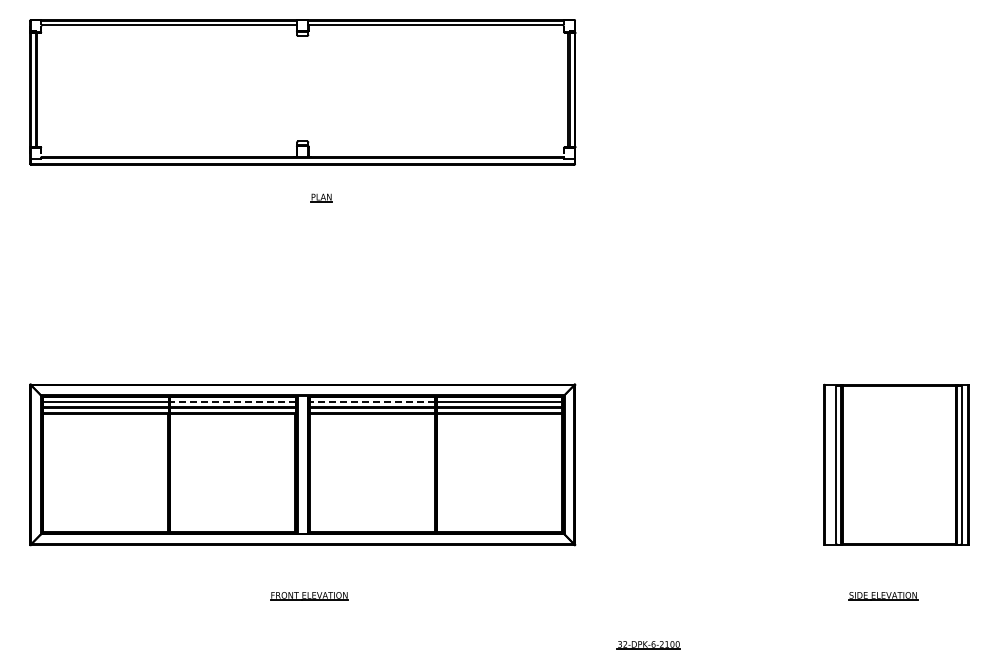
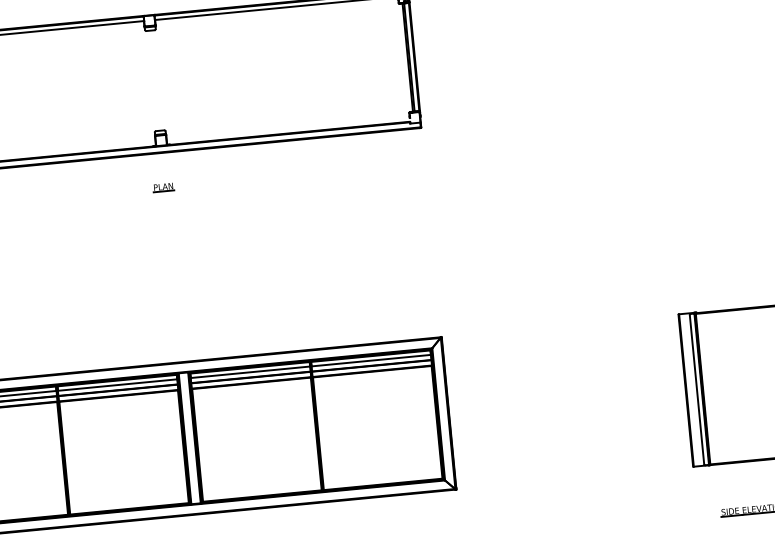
part: (321, 197) -> (163, 187), moved
line: (232, 402) -> (117, 385), dashed -> solid
line: (372, 402) -> (250, 372), dashed -> solid

